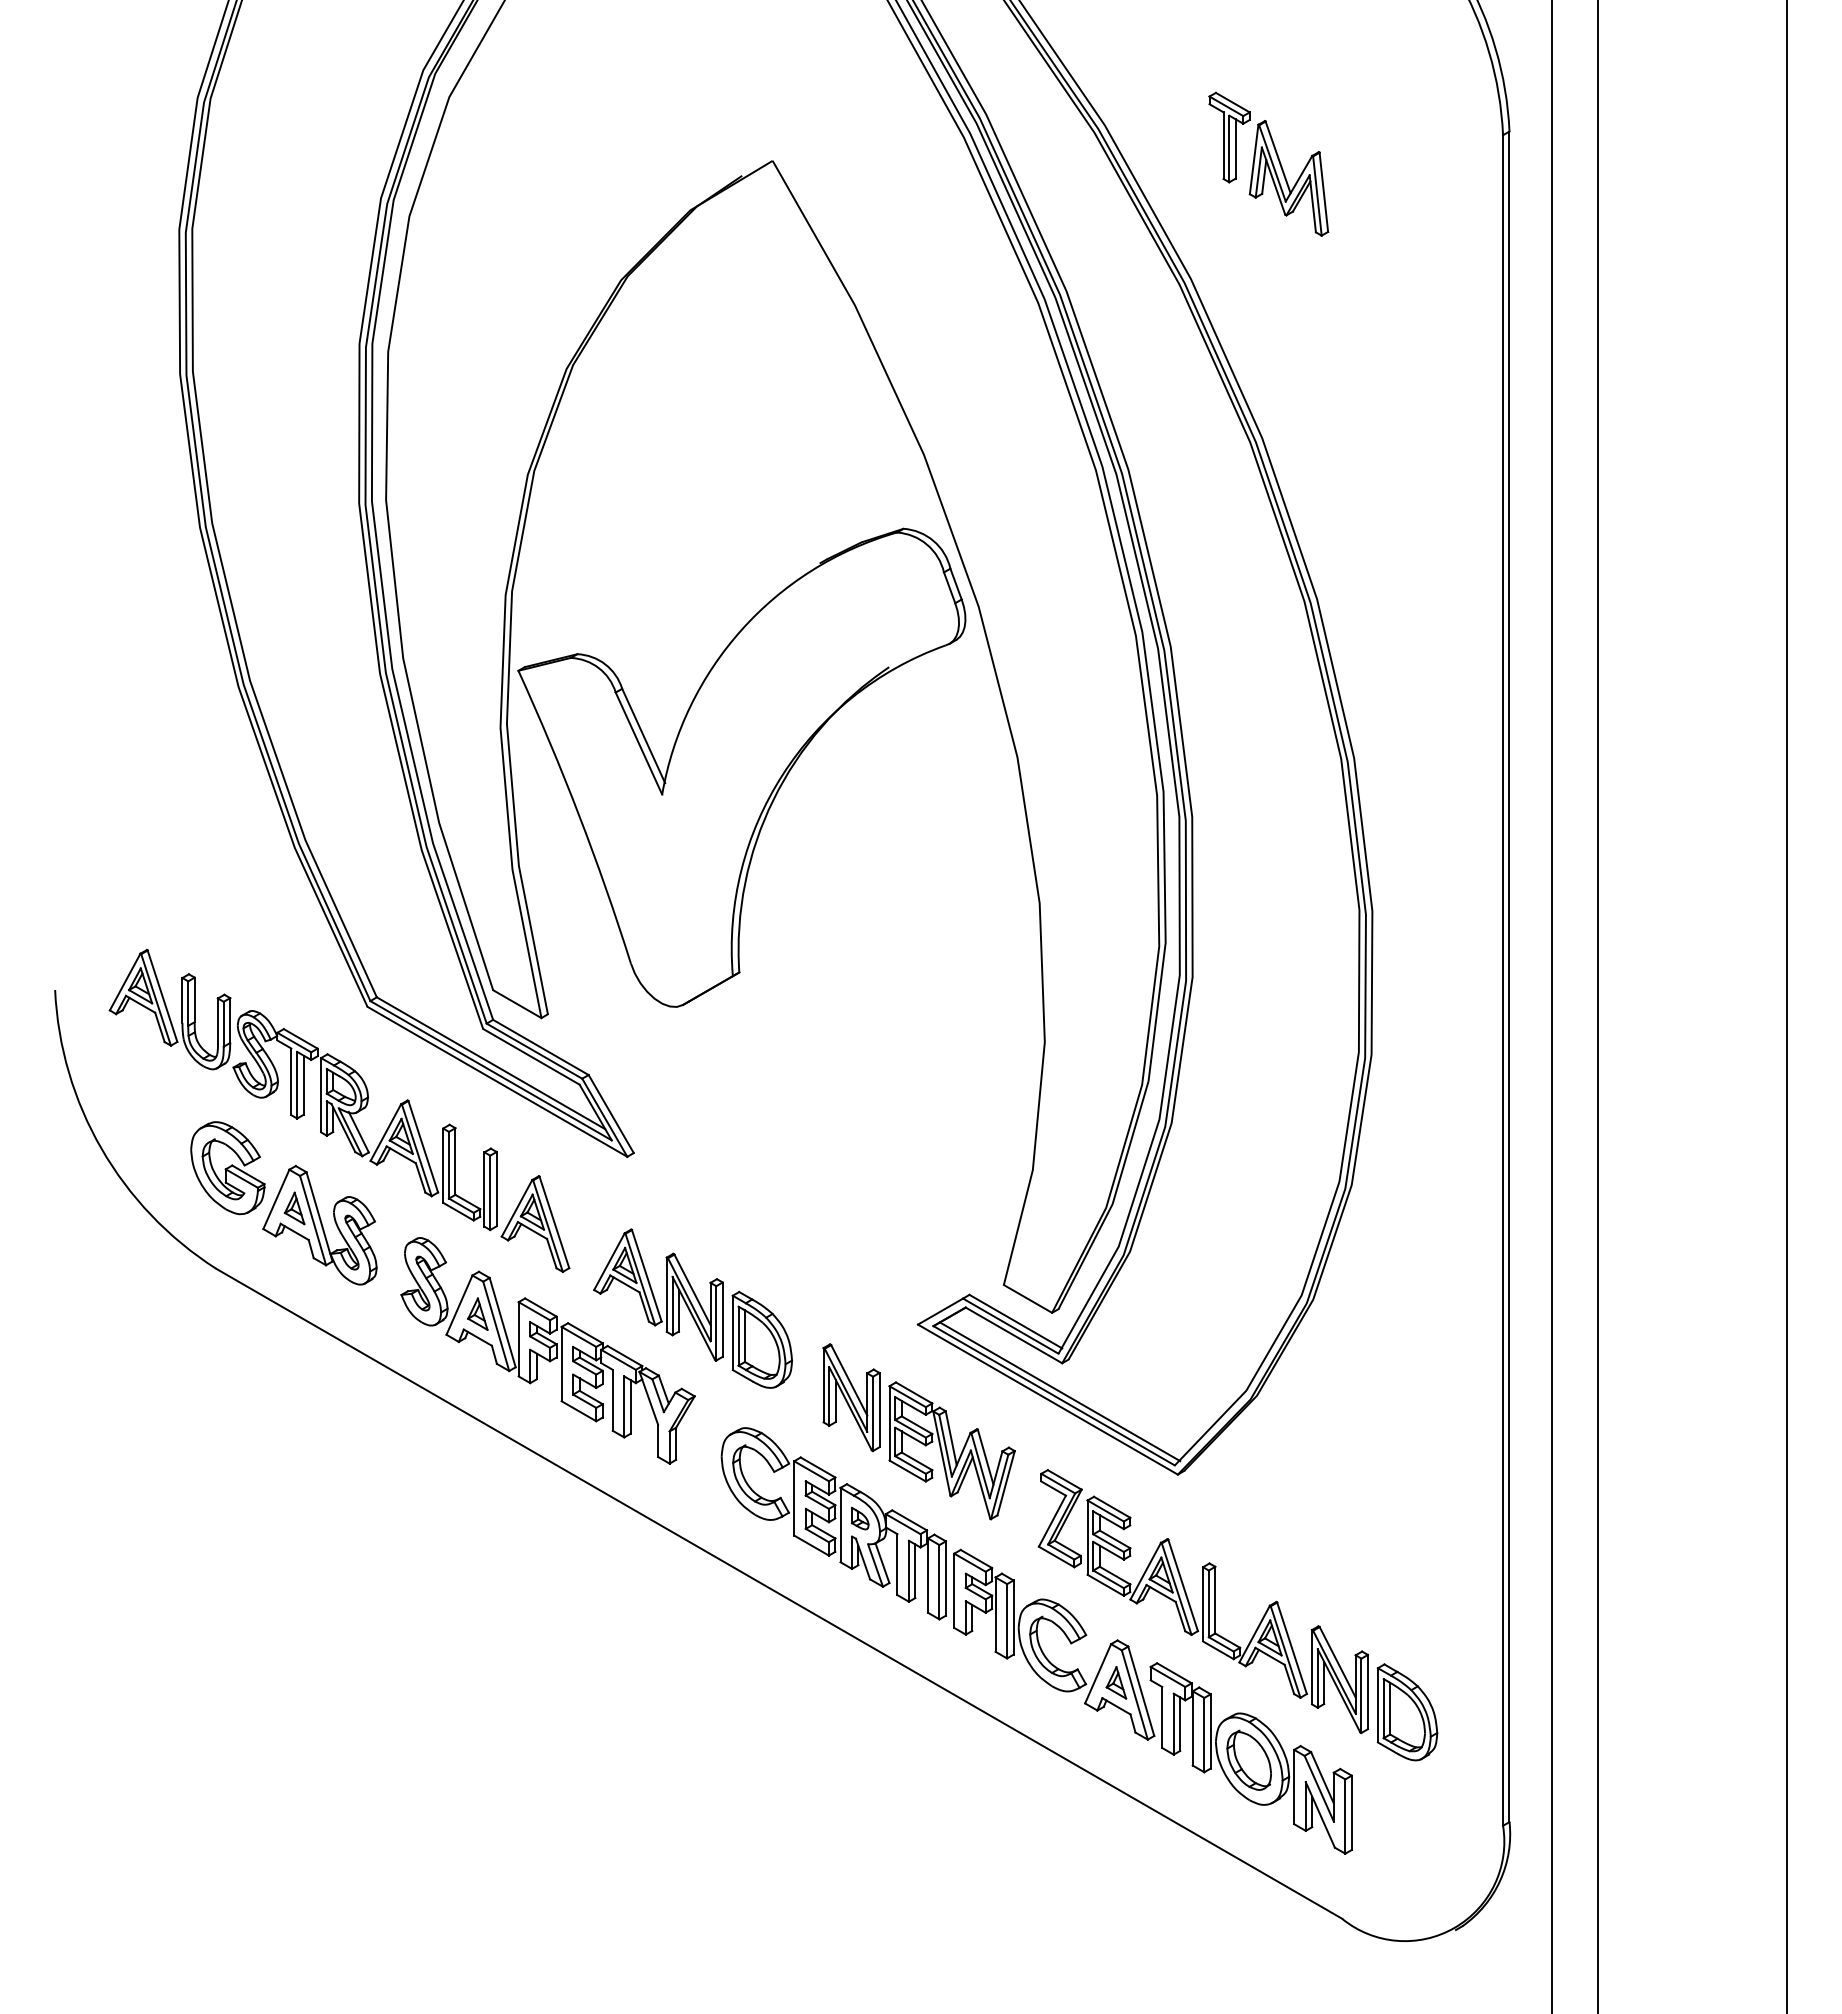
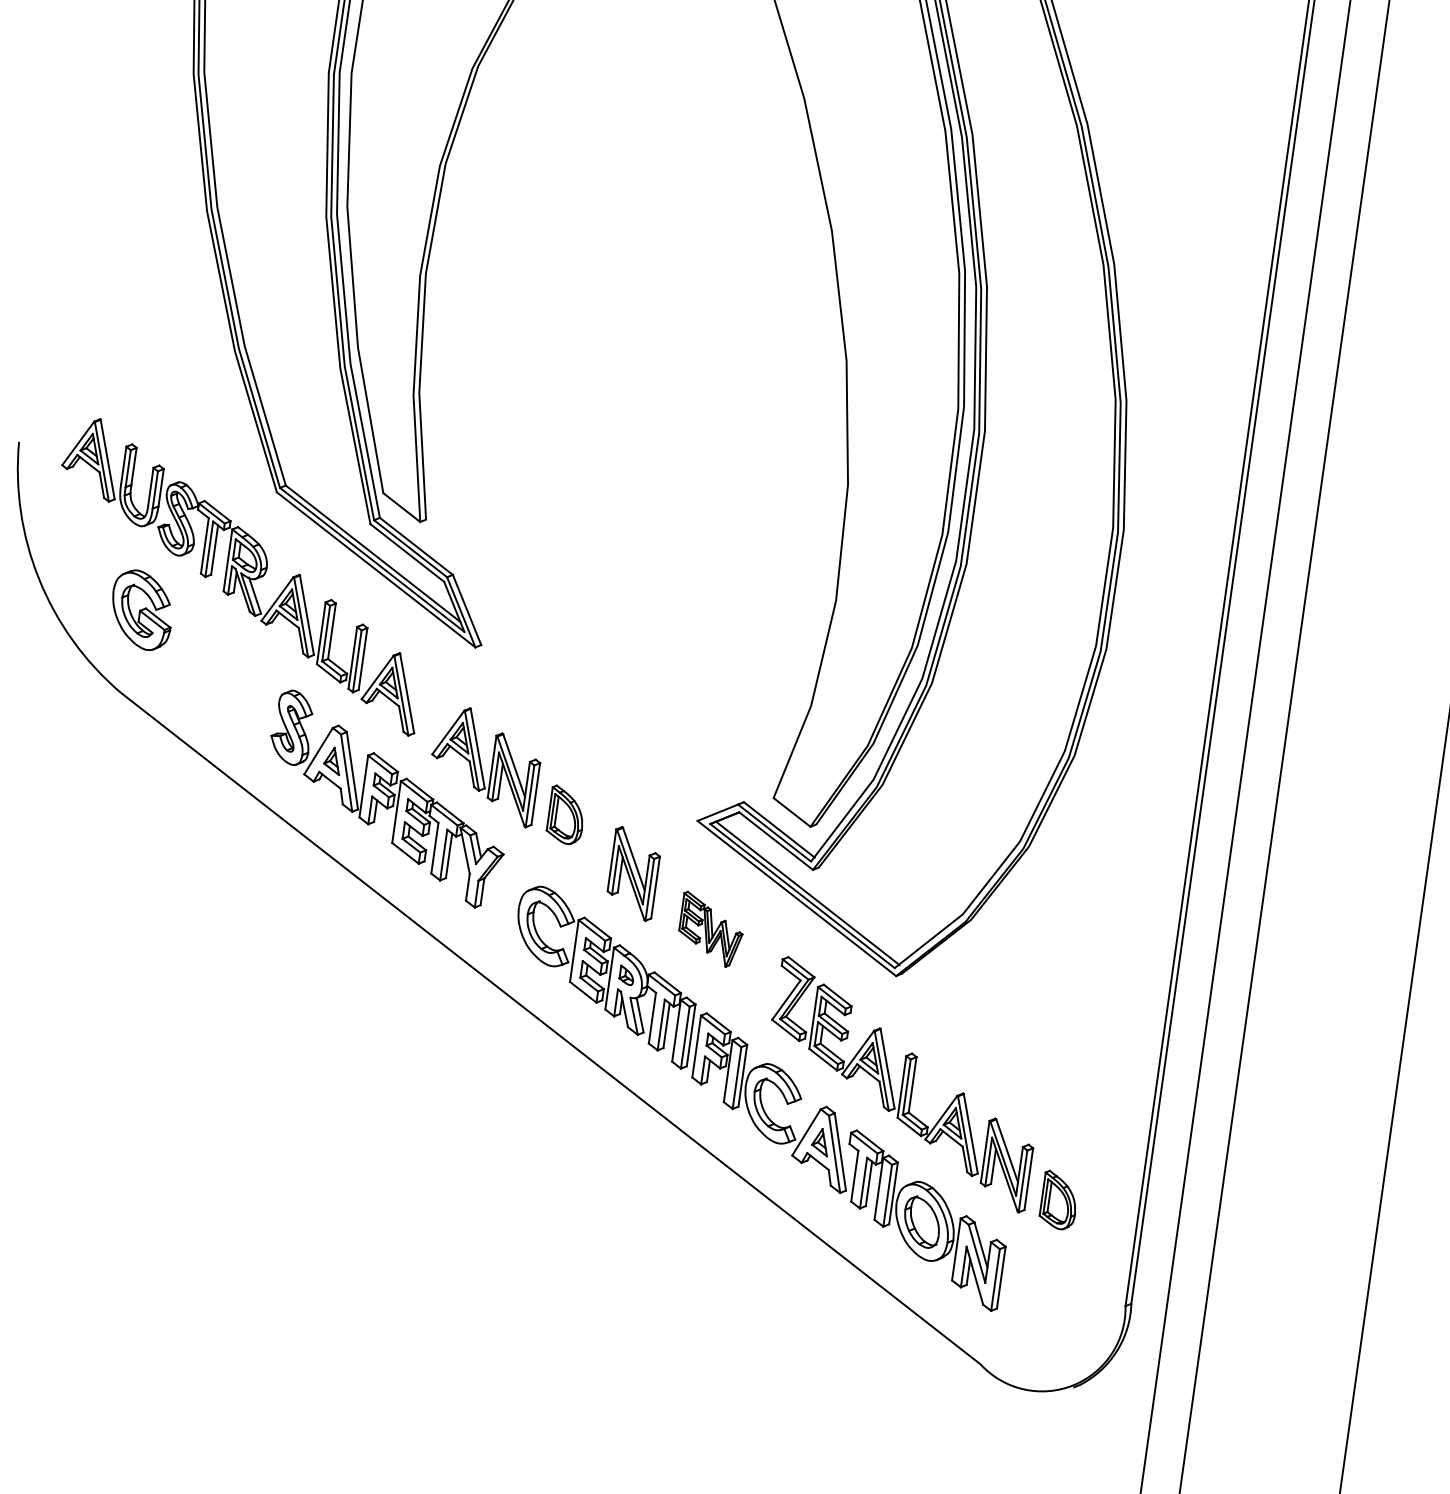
part: (741, 767) -> (615, 337), removed
part: (319, 1225) -> (211, 668), removed
part: (762, 1339) -> (566, 815), size x0.7
part: (951, 1450) -> (710, 929), size x0.6
part: (1407, 1712) -> (1059, 1200), size x0.7

